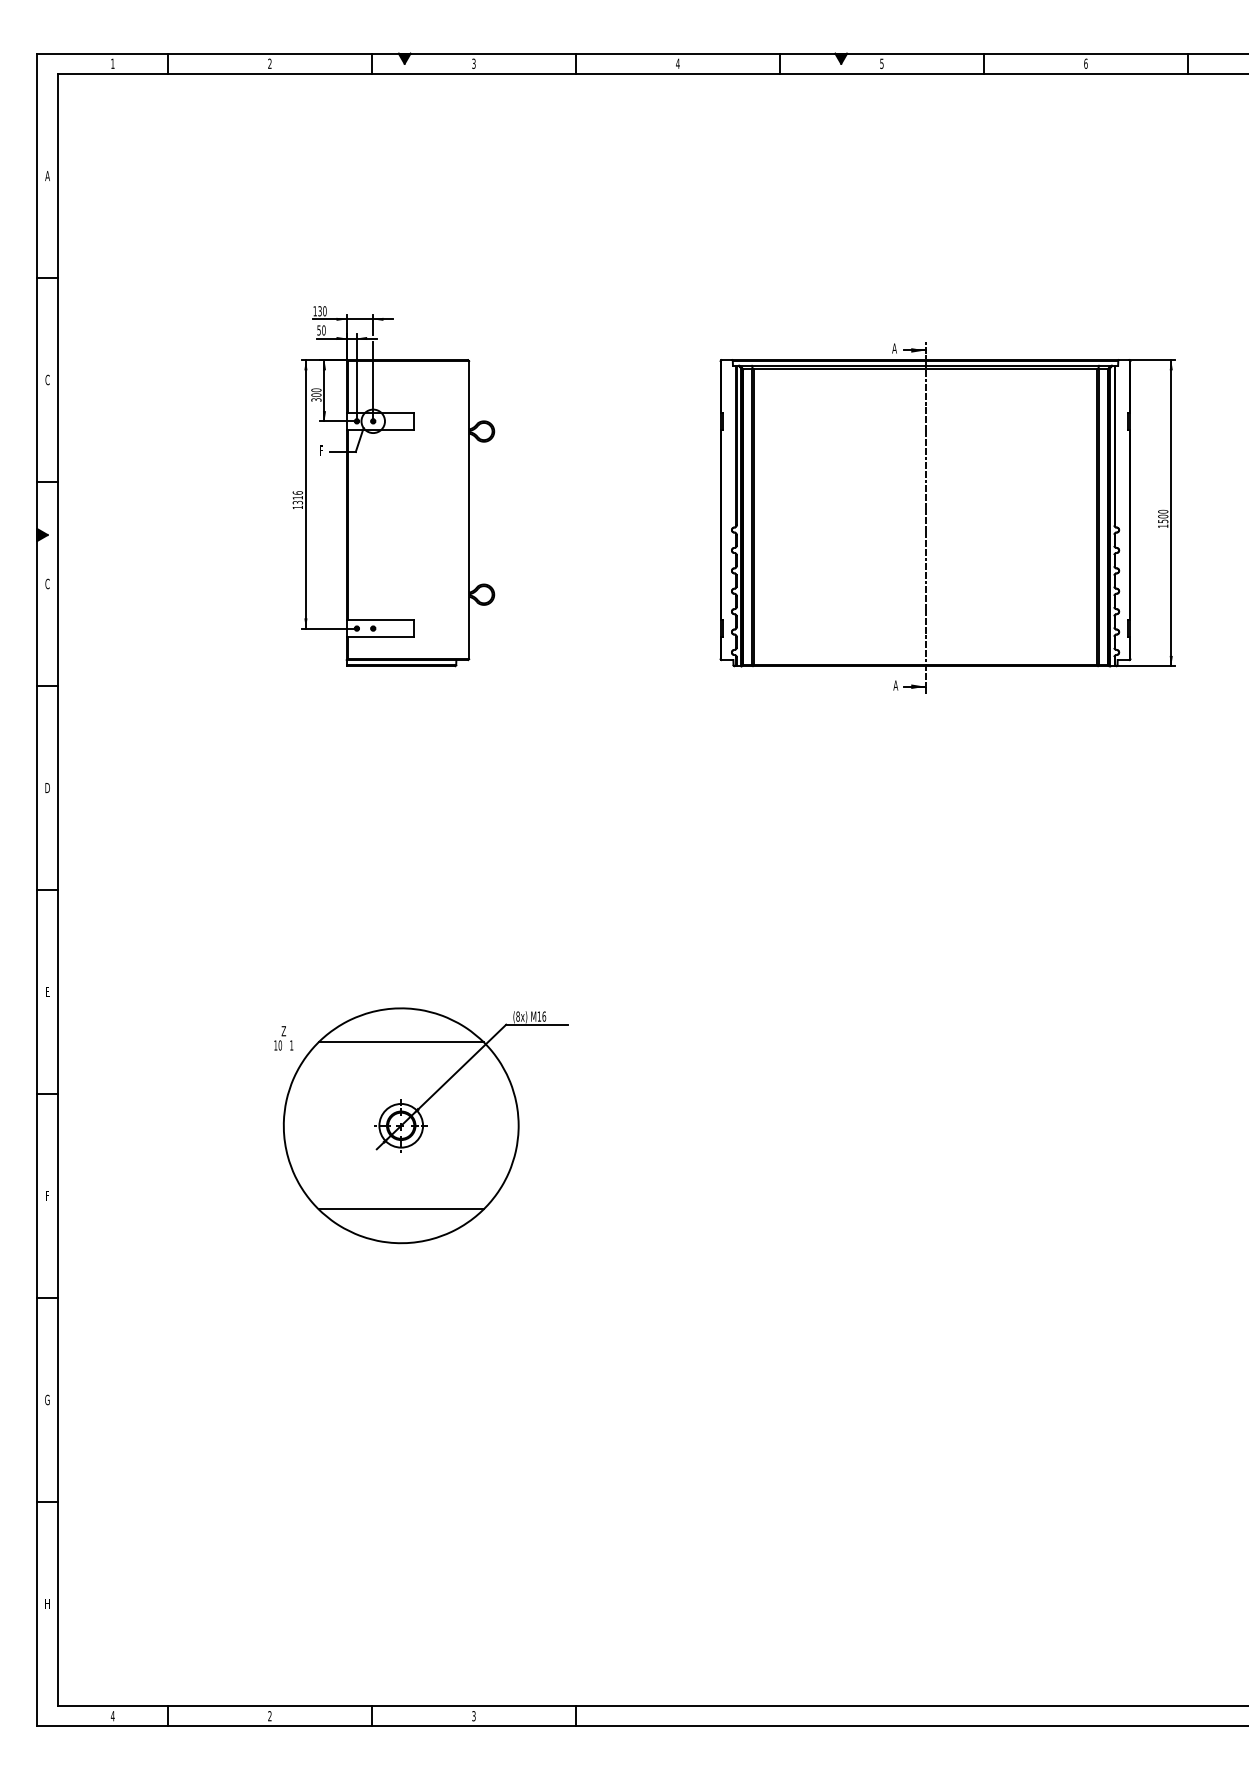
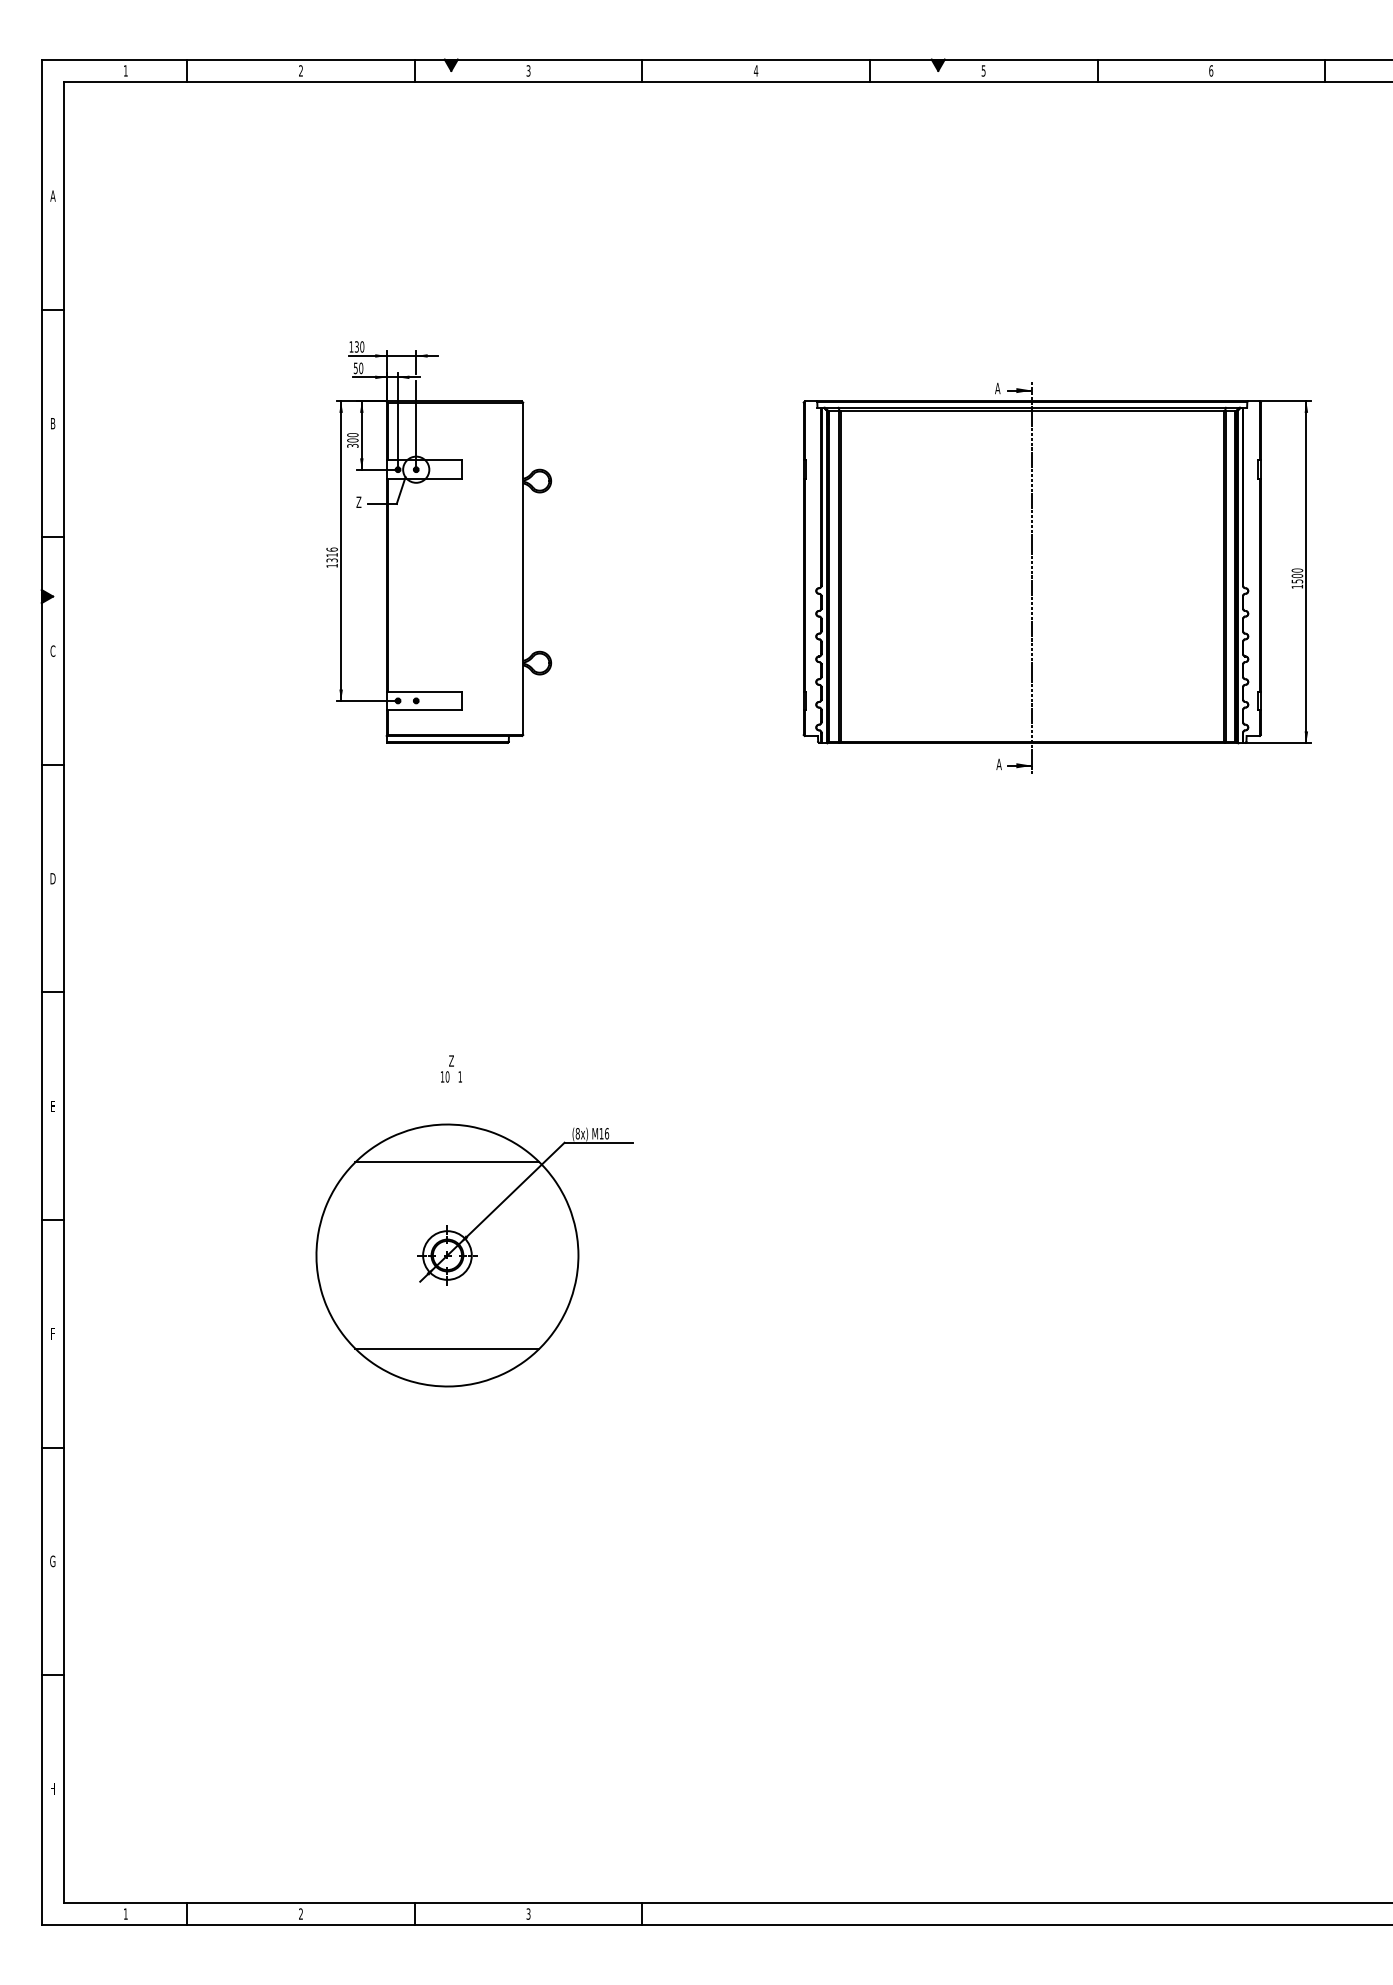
text: (47, 379) -> (52, 423), C -> B
text: (321, 449) -> (358, 501), F -> Z
text: (283, 1037) -> (451, 1068), moved
text: (112, 1715) -> (125, 1913), 4 -> 1

